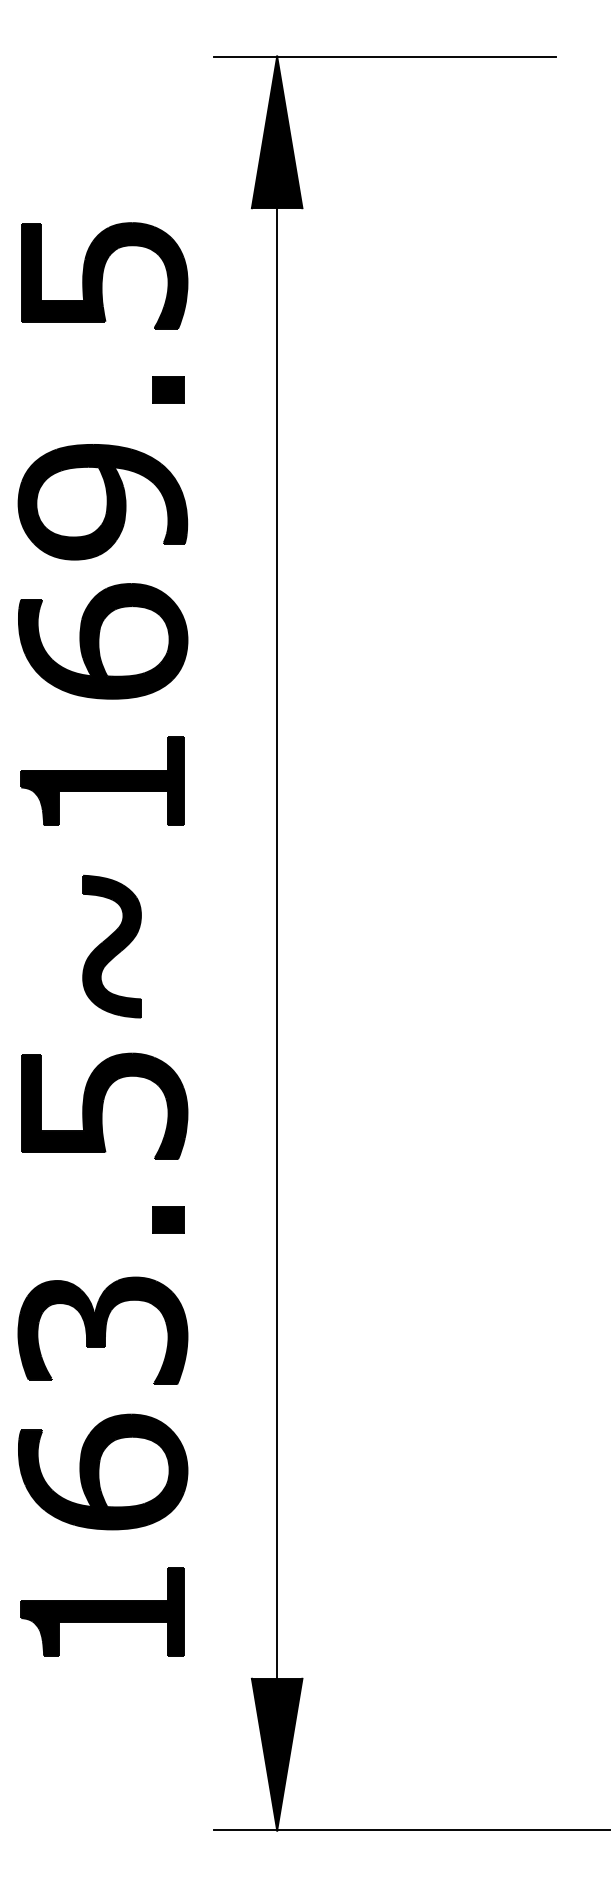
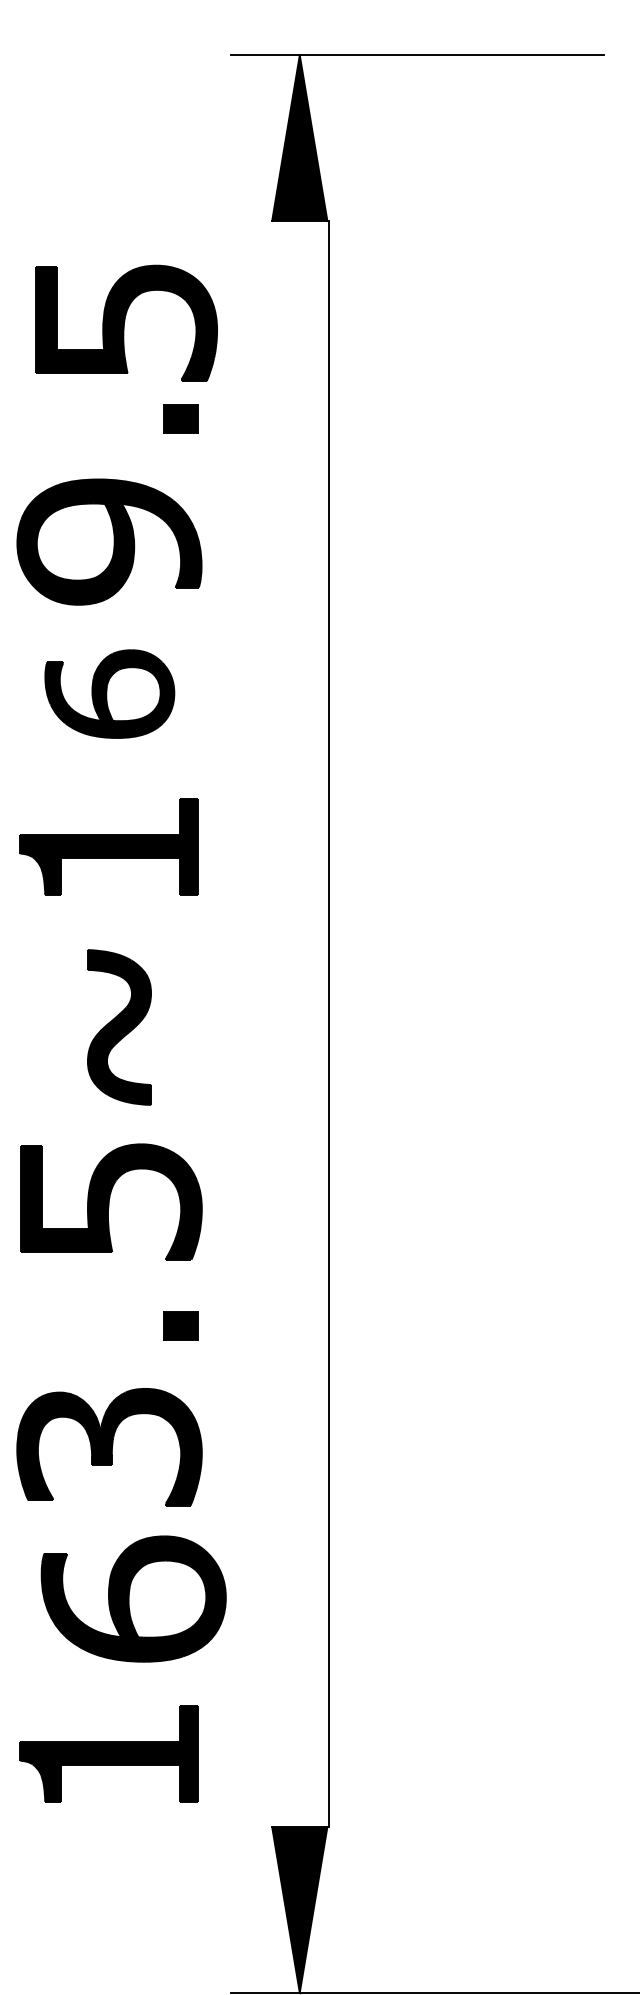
part: (104, 275) -> (126, 322), moved
part: (103, 641) -> (110, 694), size x0.7
line: (277, 943) -> (329, 1024), moved
part: (103, 1471) -> (134, 1598), moved

